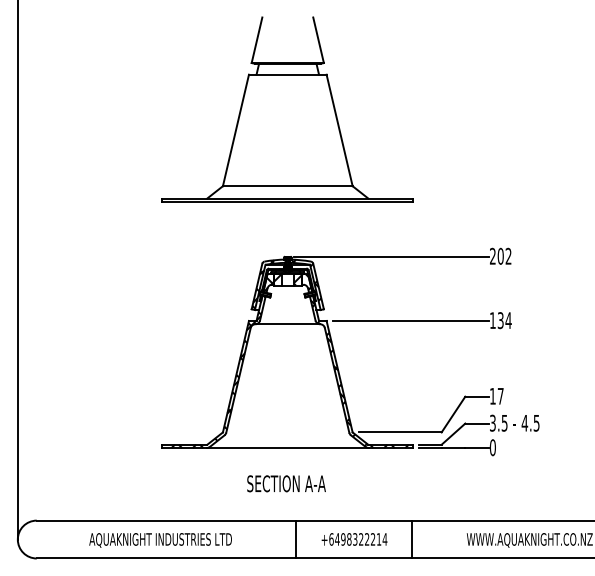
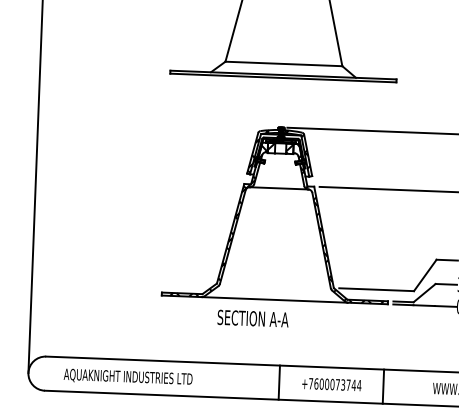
text: (286, 483) -> (253, 318), moved
text: (355, 539) -> (332, 384), +6498322214 -> +7600073744
text: (160, 540) -> (128, 377), moved

